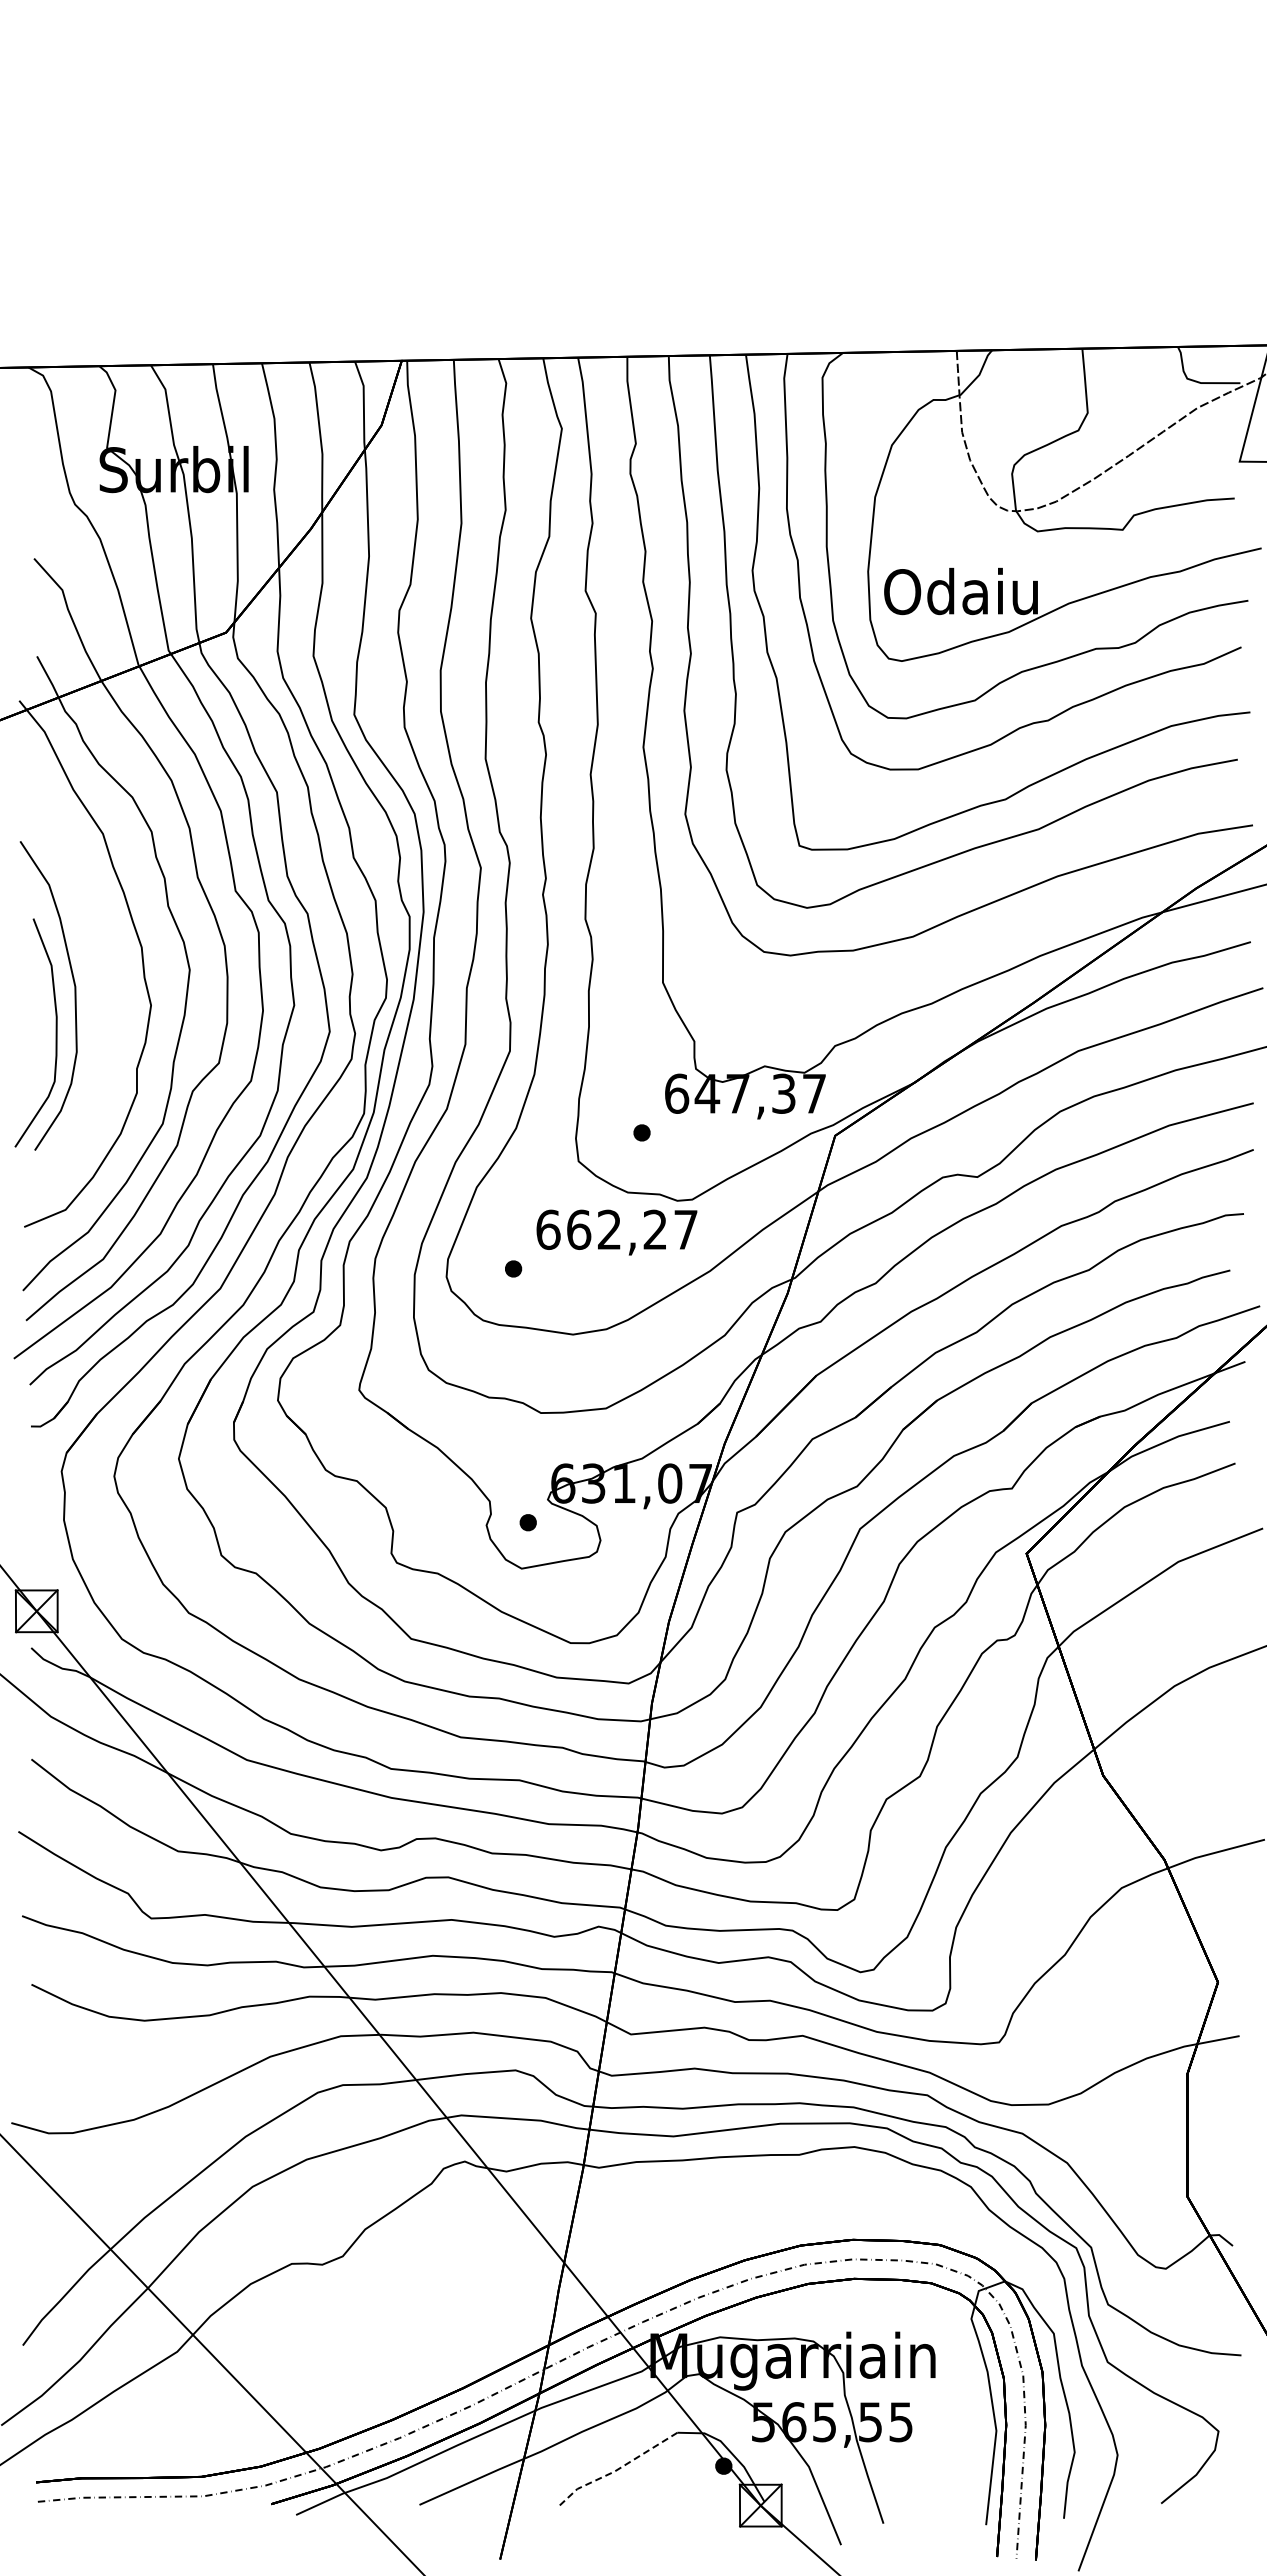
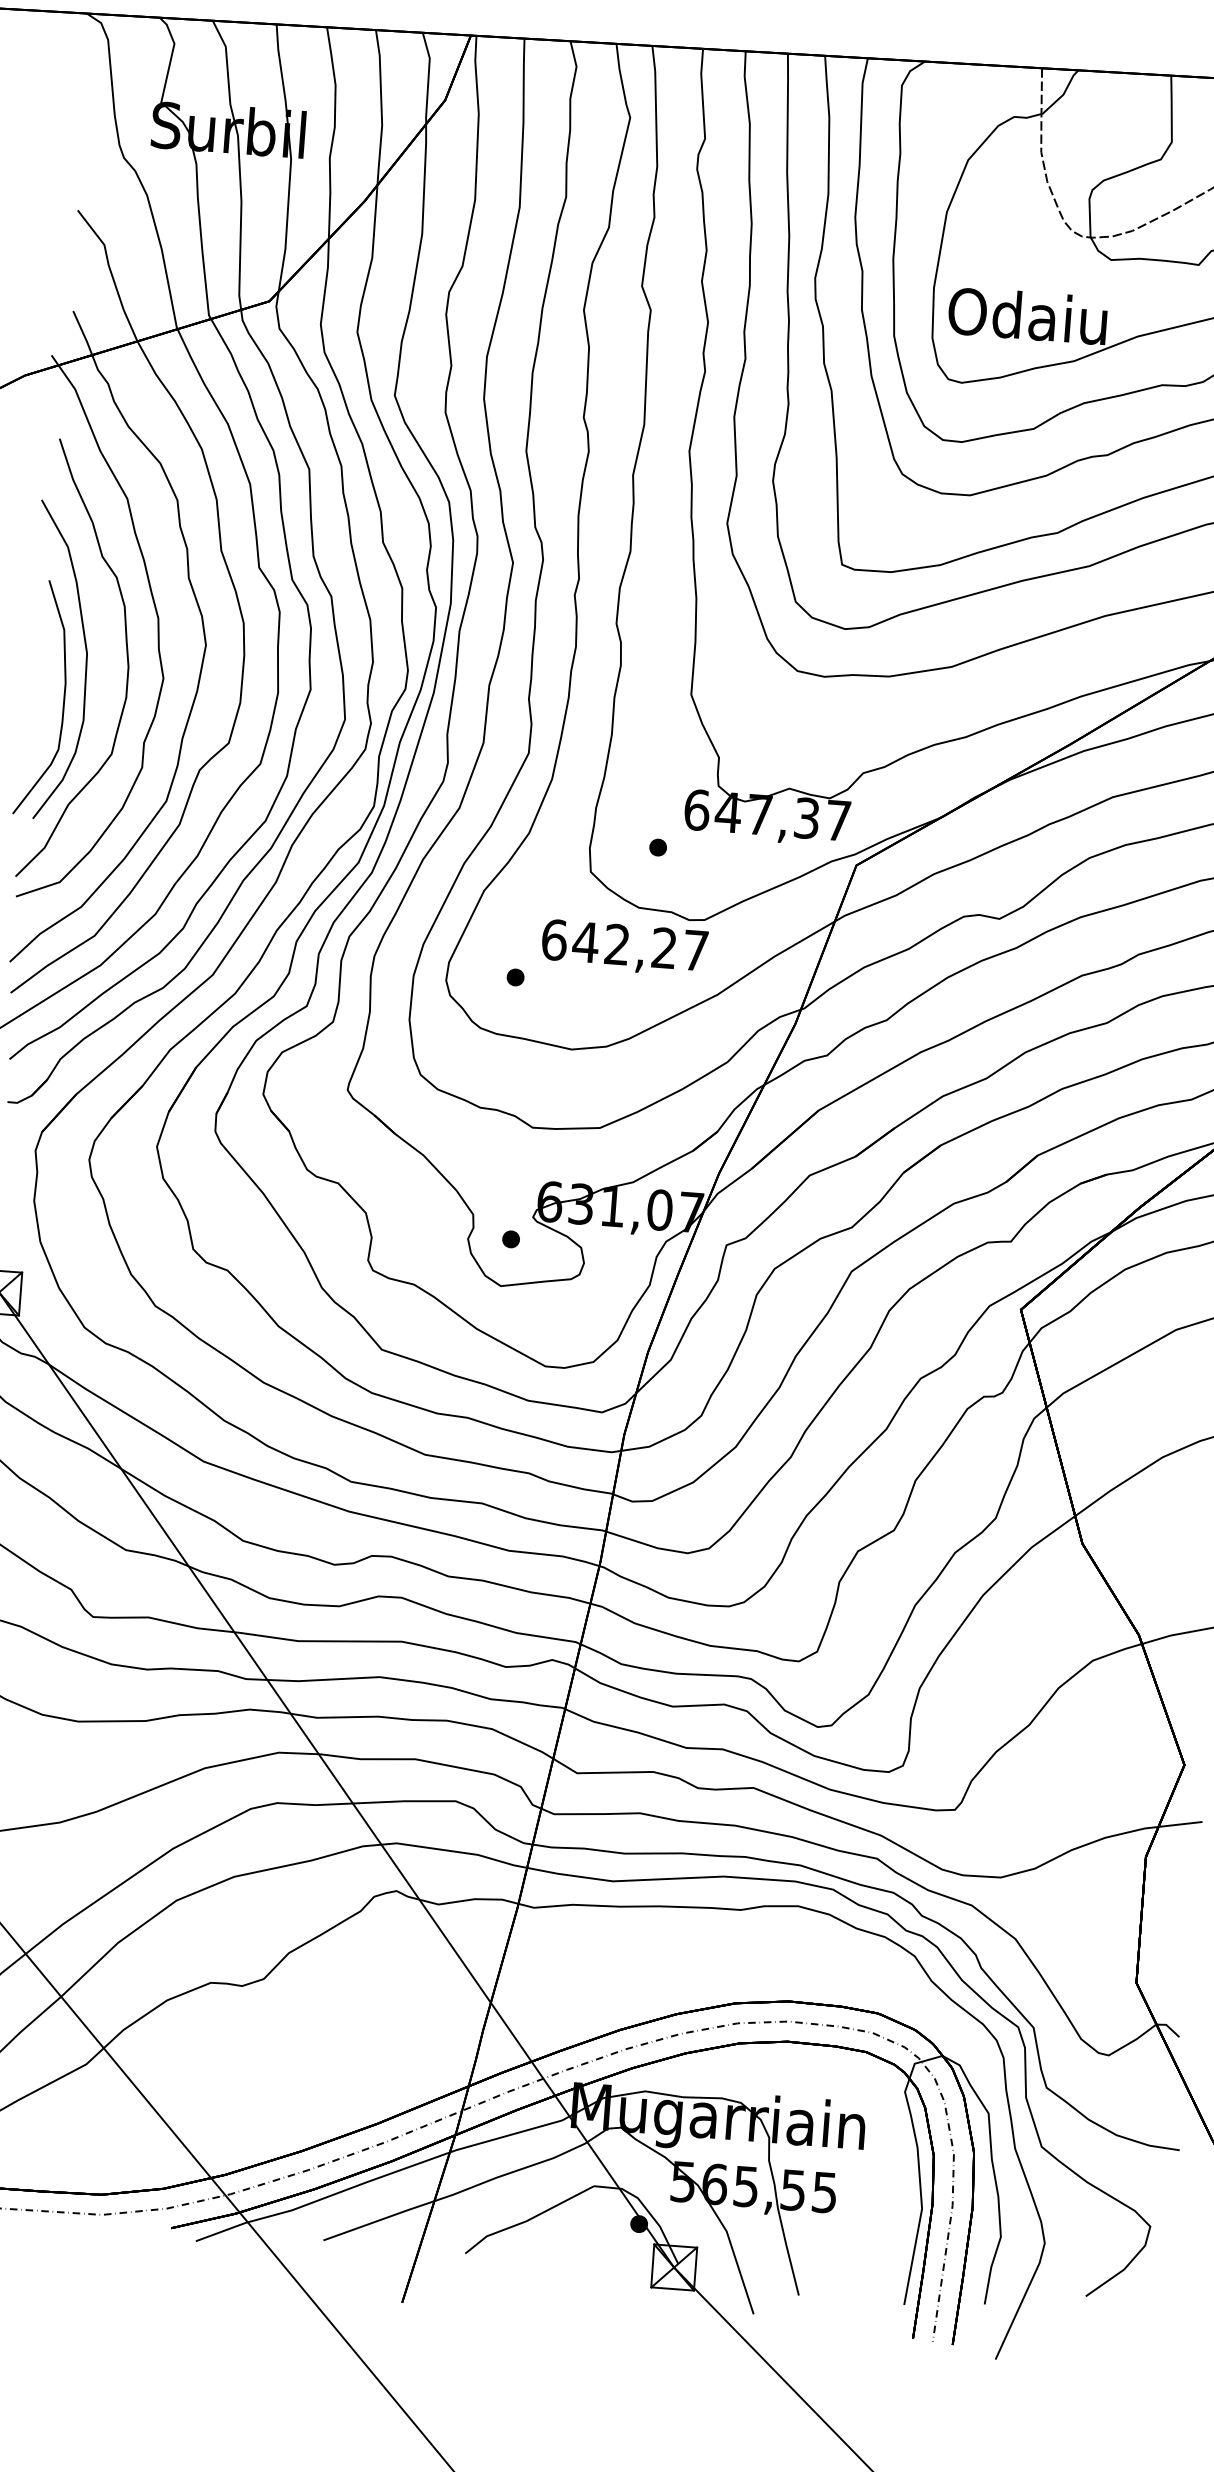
curve: (113, 985) -> (126, 655), added
text: (578, 1229) -> (585, 941), 662,27 -> 642,27
line: (616, 2470) -> (528, 2220), dashed -> solid

